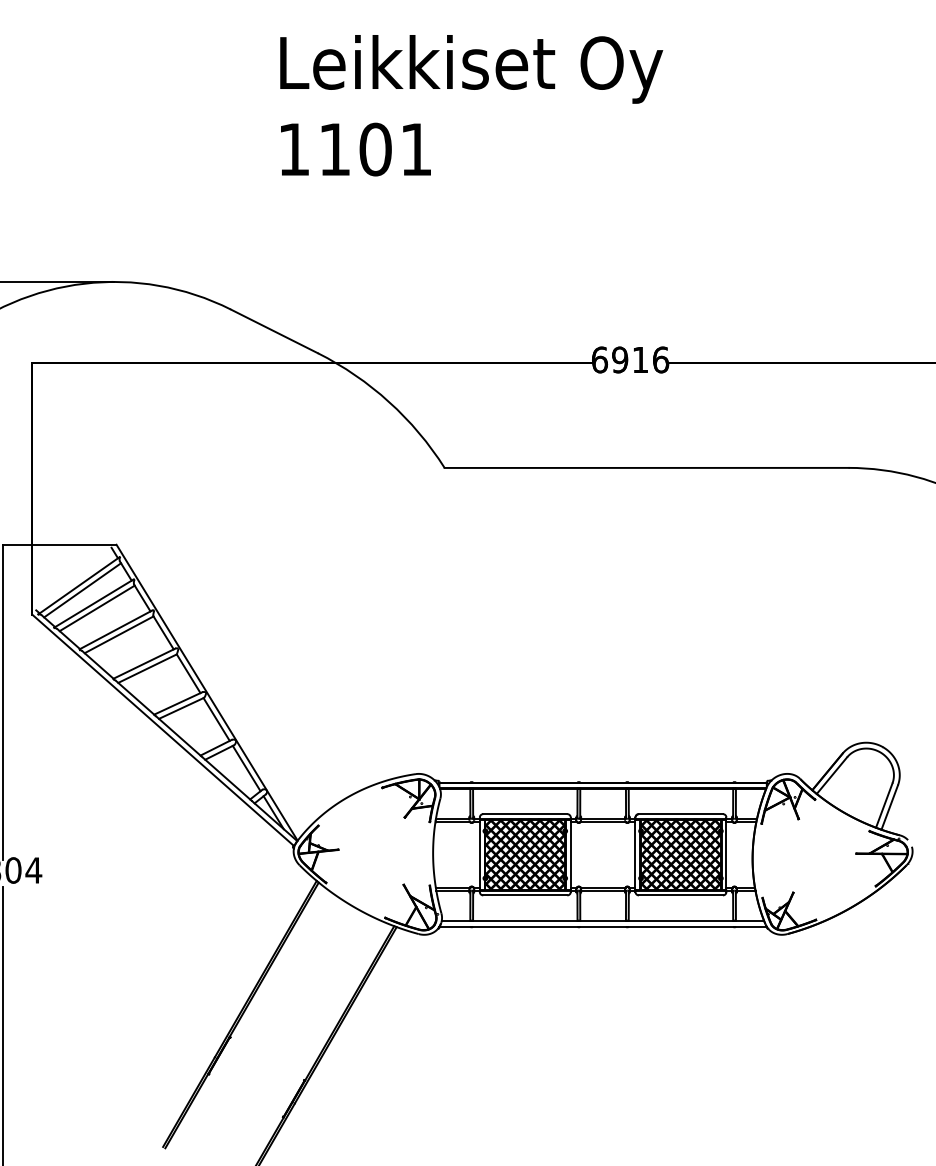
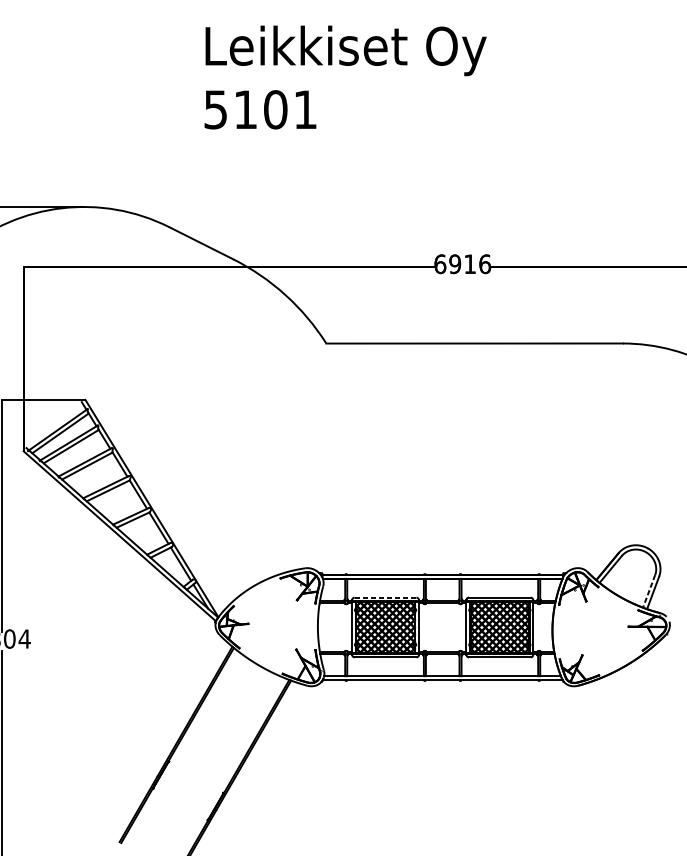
text: (293, 149) -> (215, 109), 1101 -> 5101
line: (884, 805) -> (649, 591), solid -> dashed
line: (525, 814) -> (385, 597), solid -> dashed

